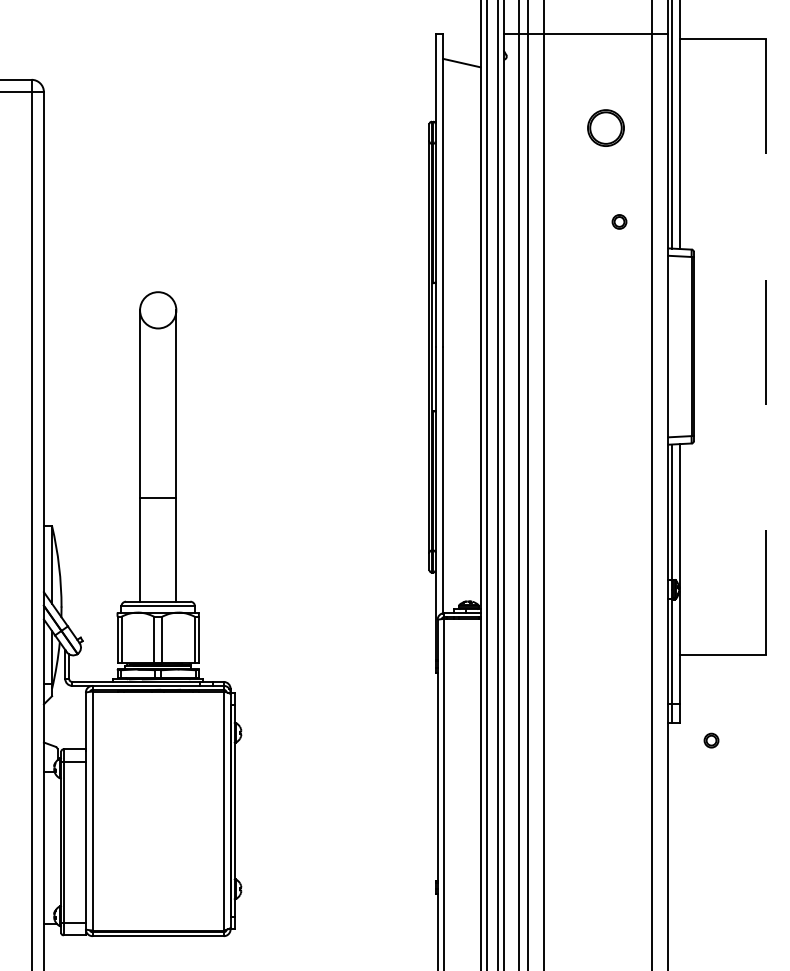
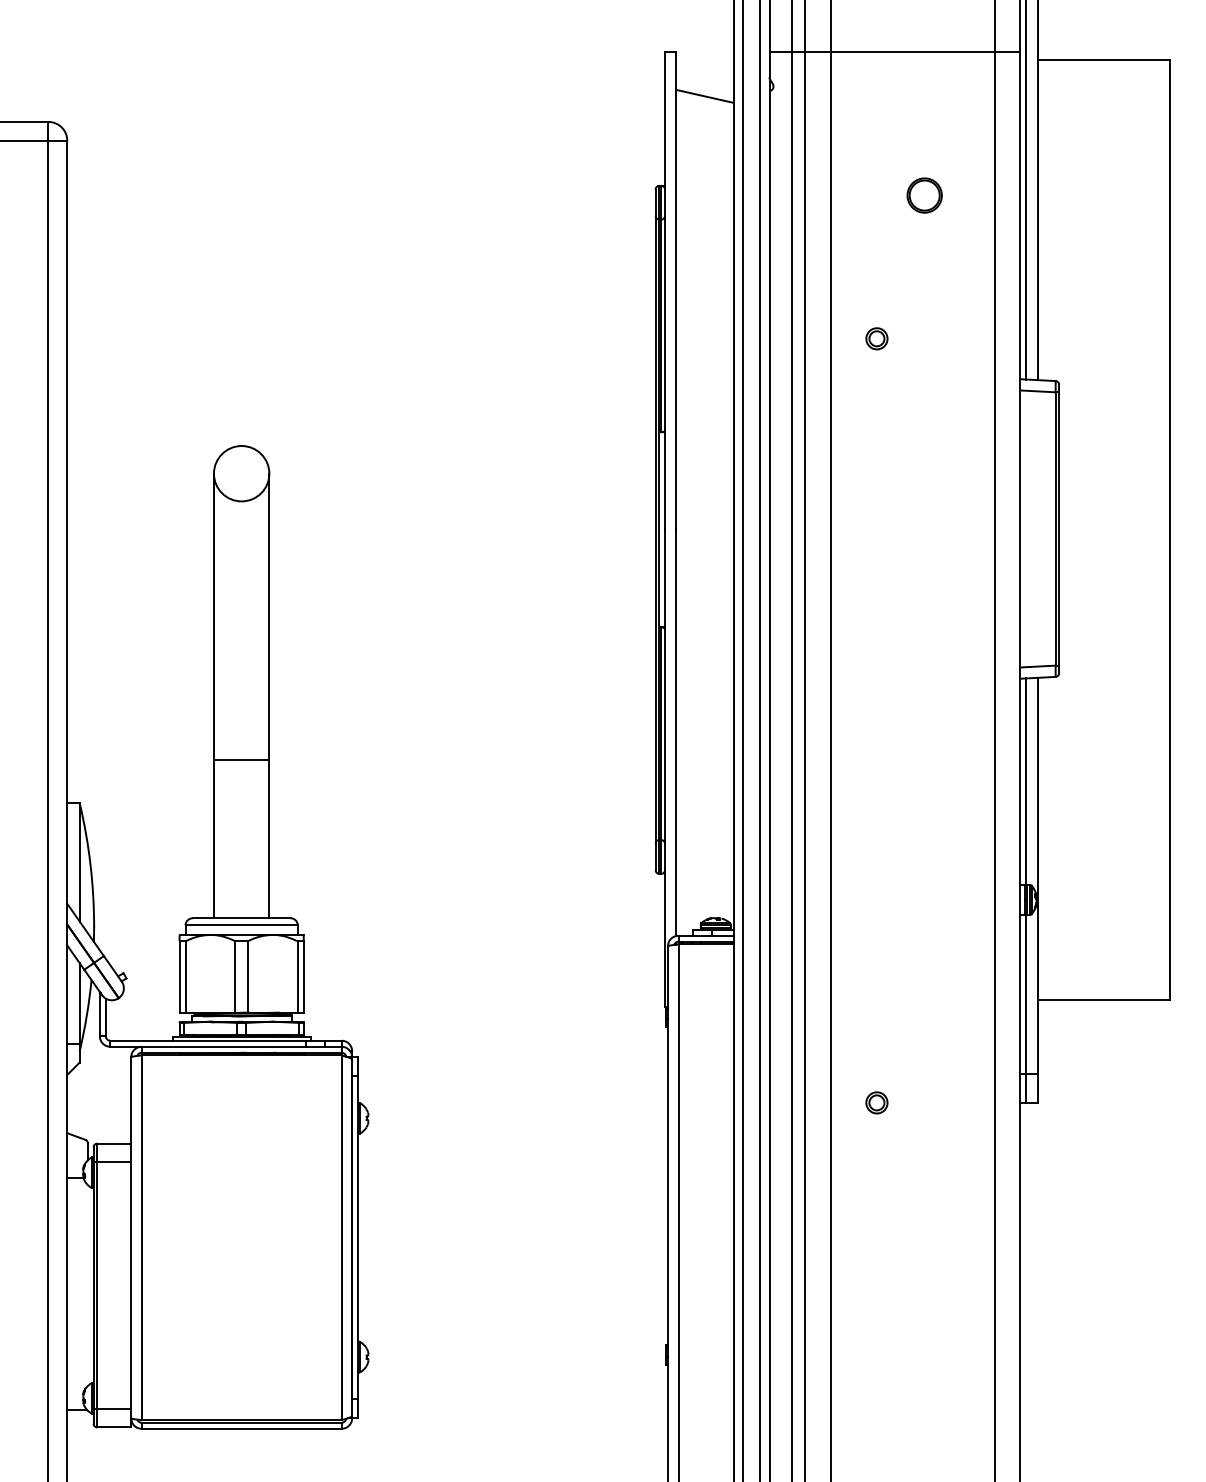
part: (605, 127) -> (924, 194), size x0.62
part: (619, 221) -> (876, 338), moved
line: (766, 346) -> (1169, 528), dashed -> solid
part: (711, 740) -> (876, 1102), moved

